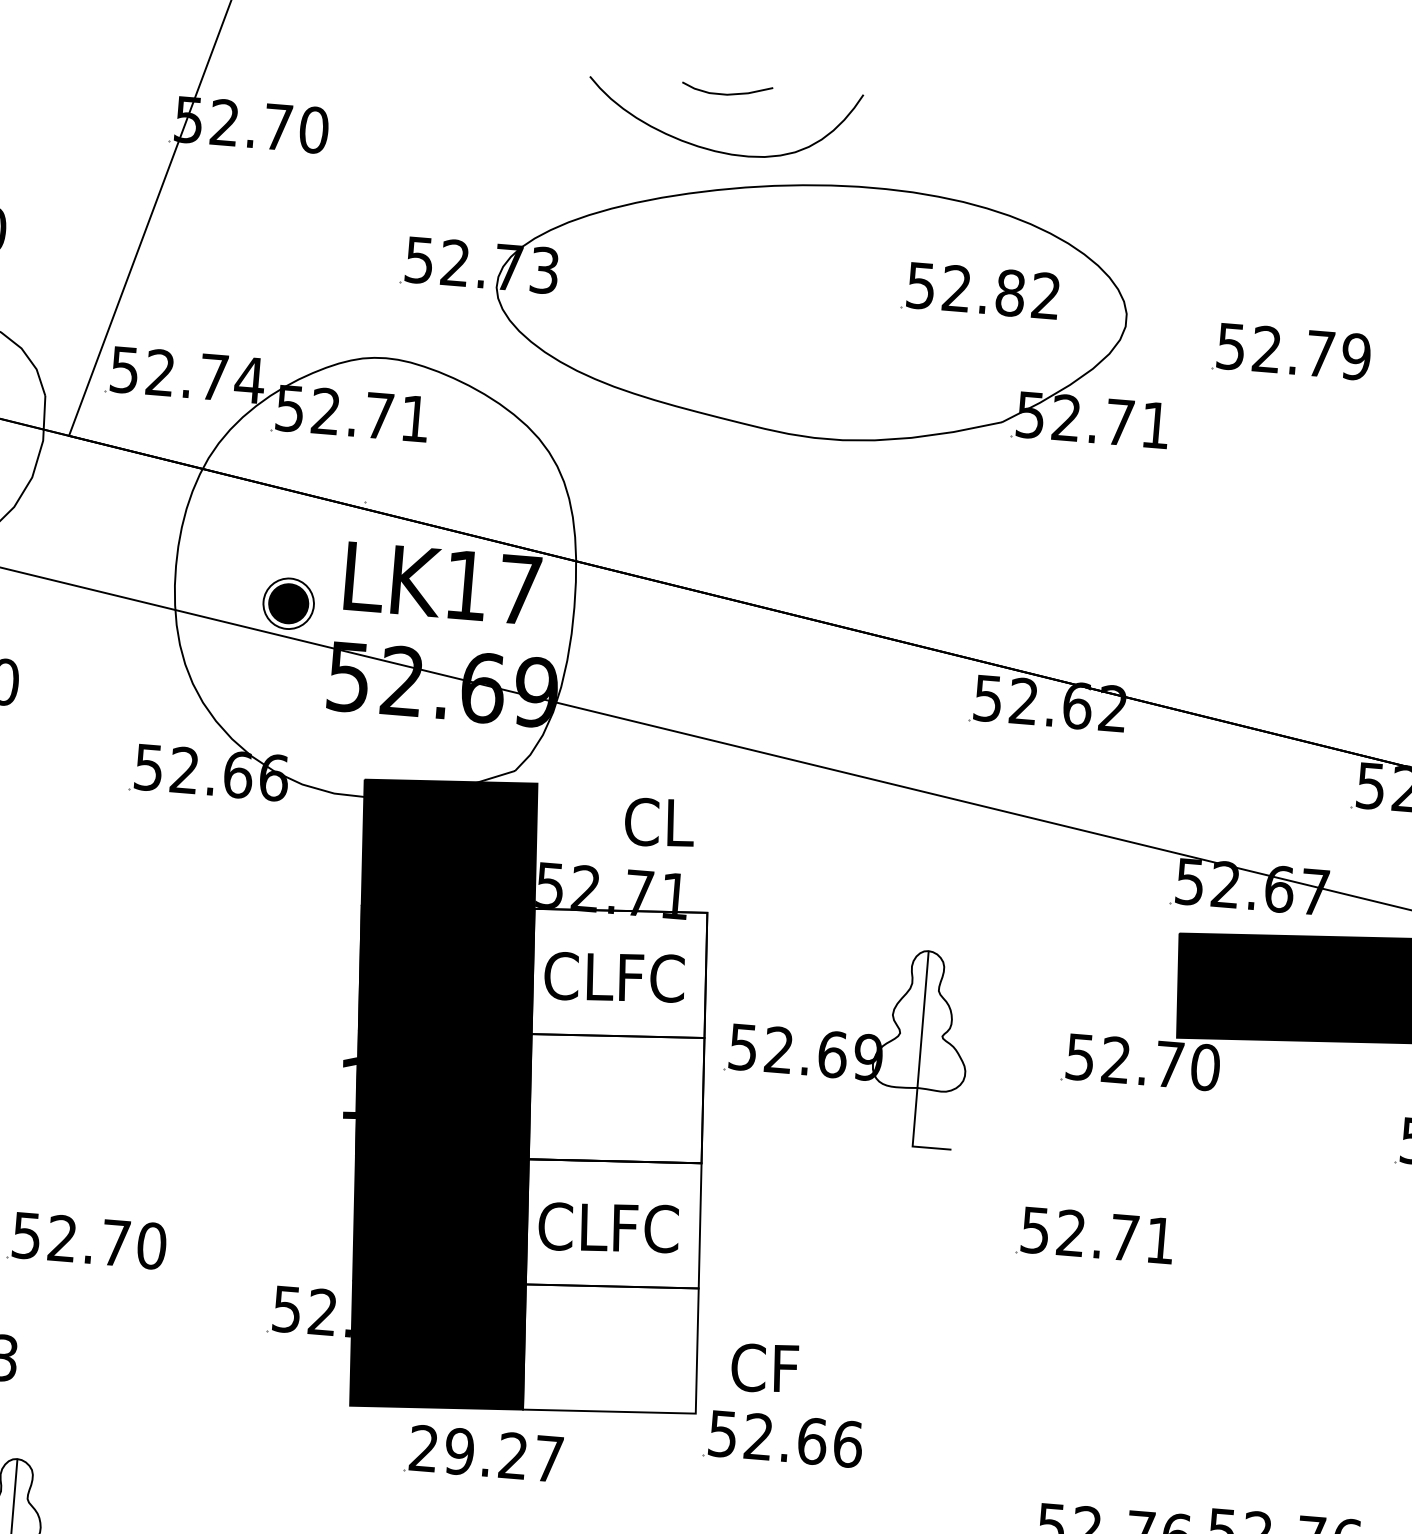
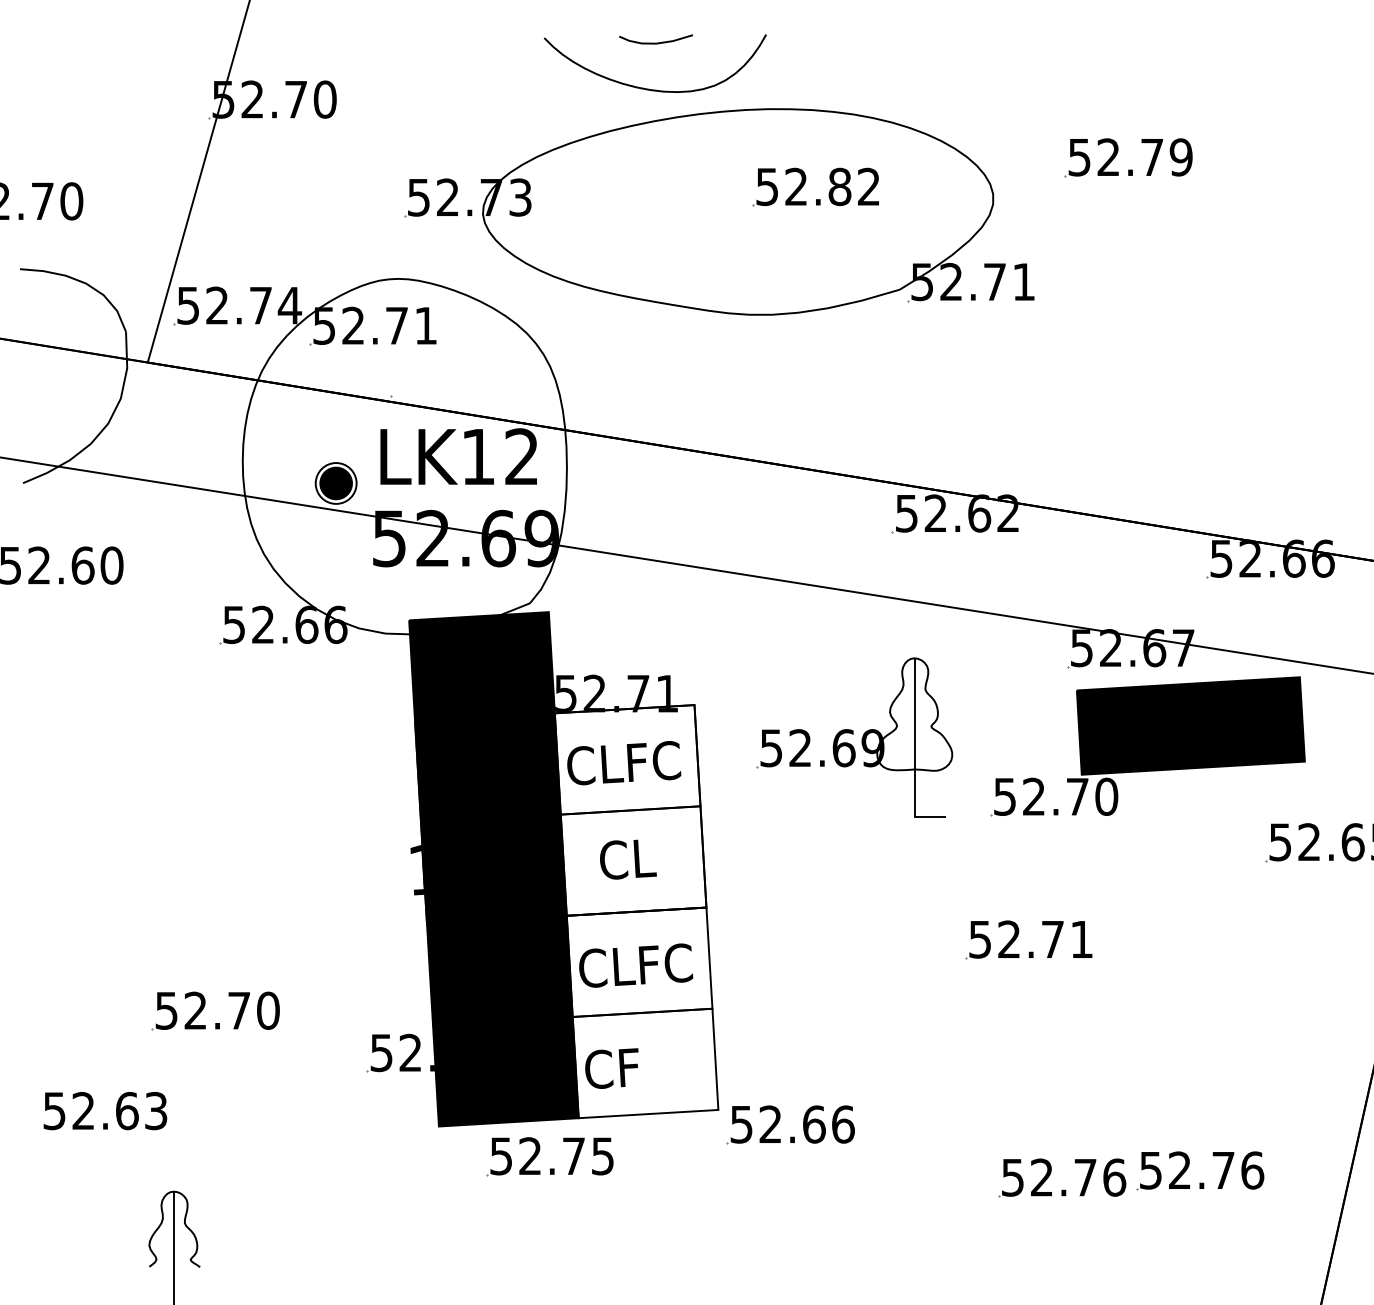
part: (968, 285) -> (805, 183), moved
part: (1278, 346) -> (1117, 154), moved
text: (519, 589) -> (521, 456), LK17 -> LK12
text: (660, 822) -> (628, 859), moved
part: (846, 1042) -> (854, 737), moved
text: (764, 1367) -> (611, 1068), moved
text: (485, 1454) -> (551, 1156), 29.27 -> 52.75

